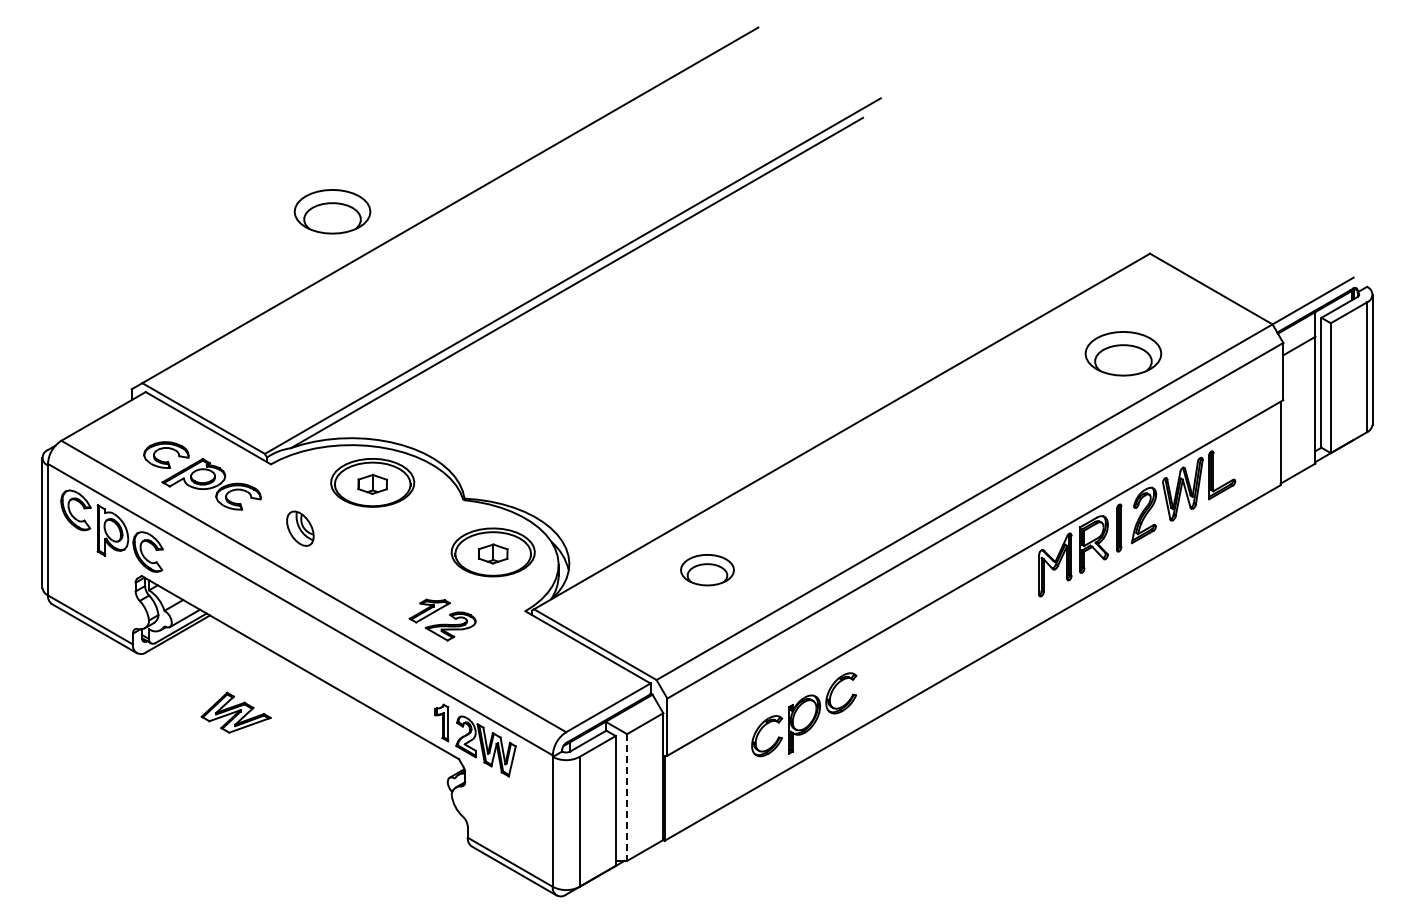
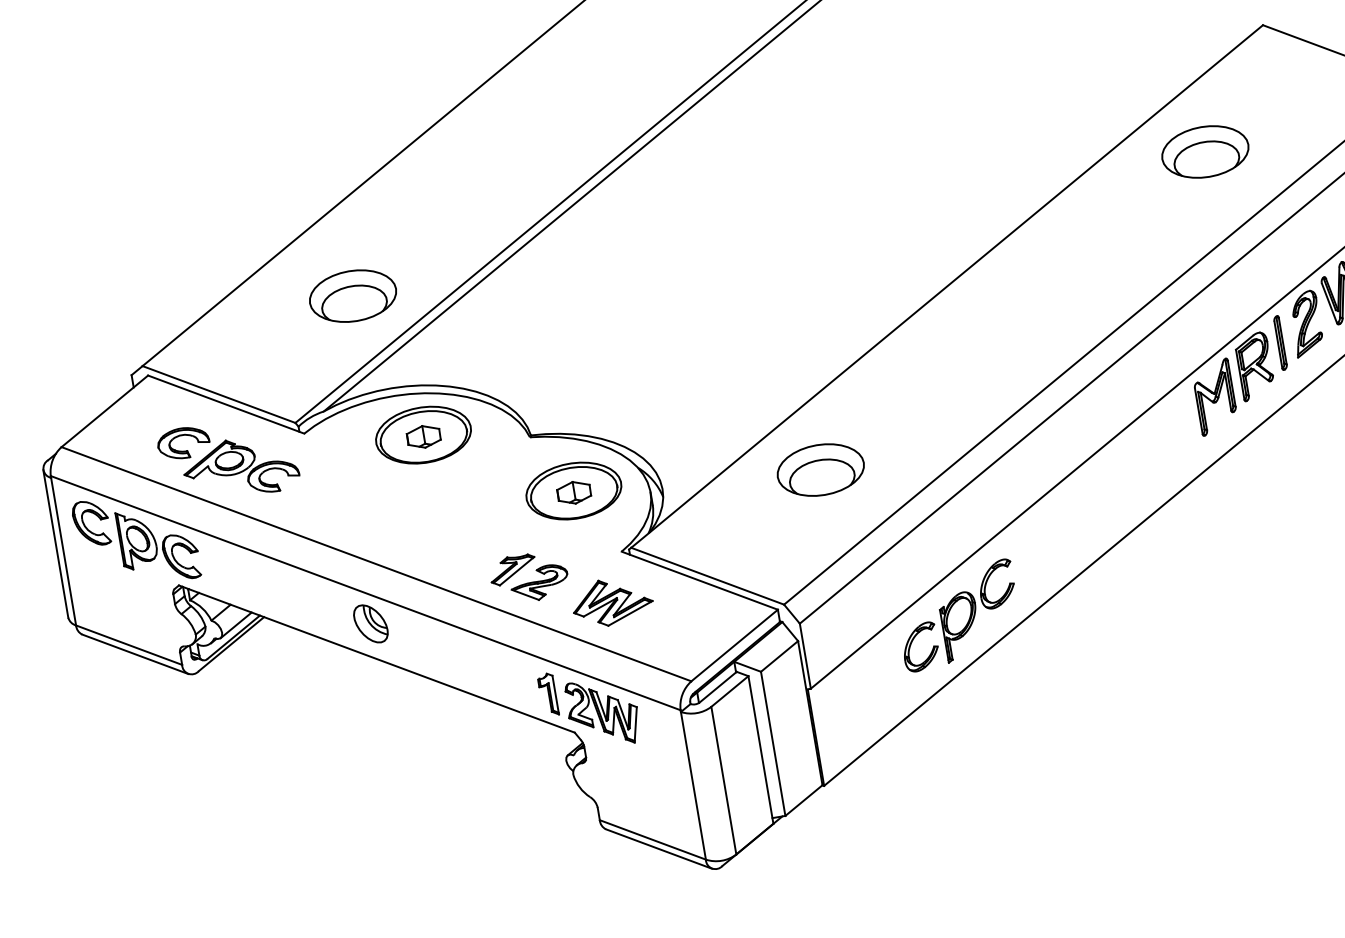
part: (332, 211) -> (352, 295), moved
part: (1123, 353) -> (1205, 151), moved
part: (300, 528) -> (370, 623), moved
part: (707, 569) -> (820, 469), size x1.43
part: (235, 712) -> (611, 601), moved
line: (627, 798) -> (773, 744), dashed -> solid

